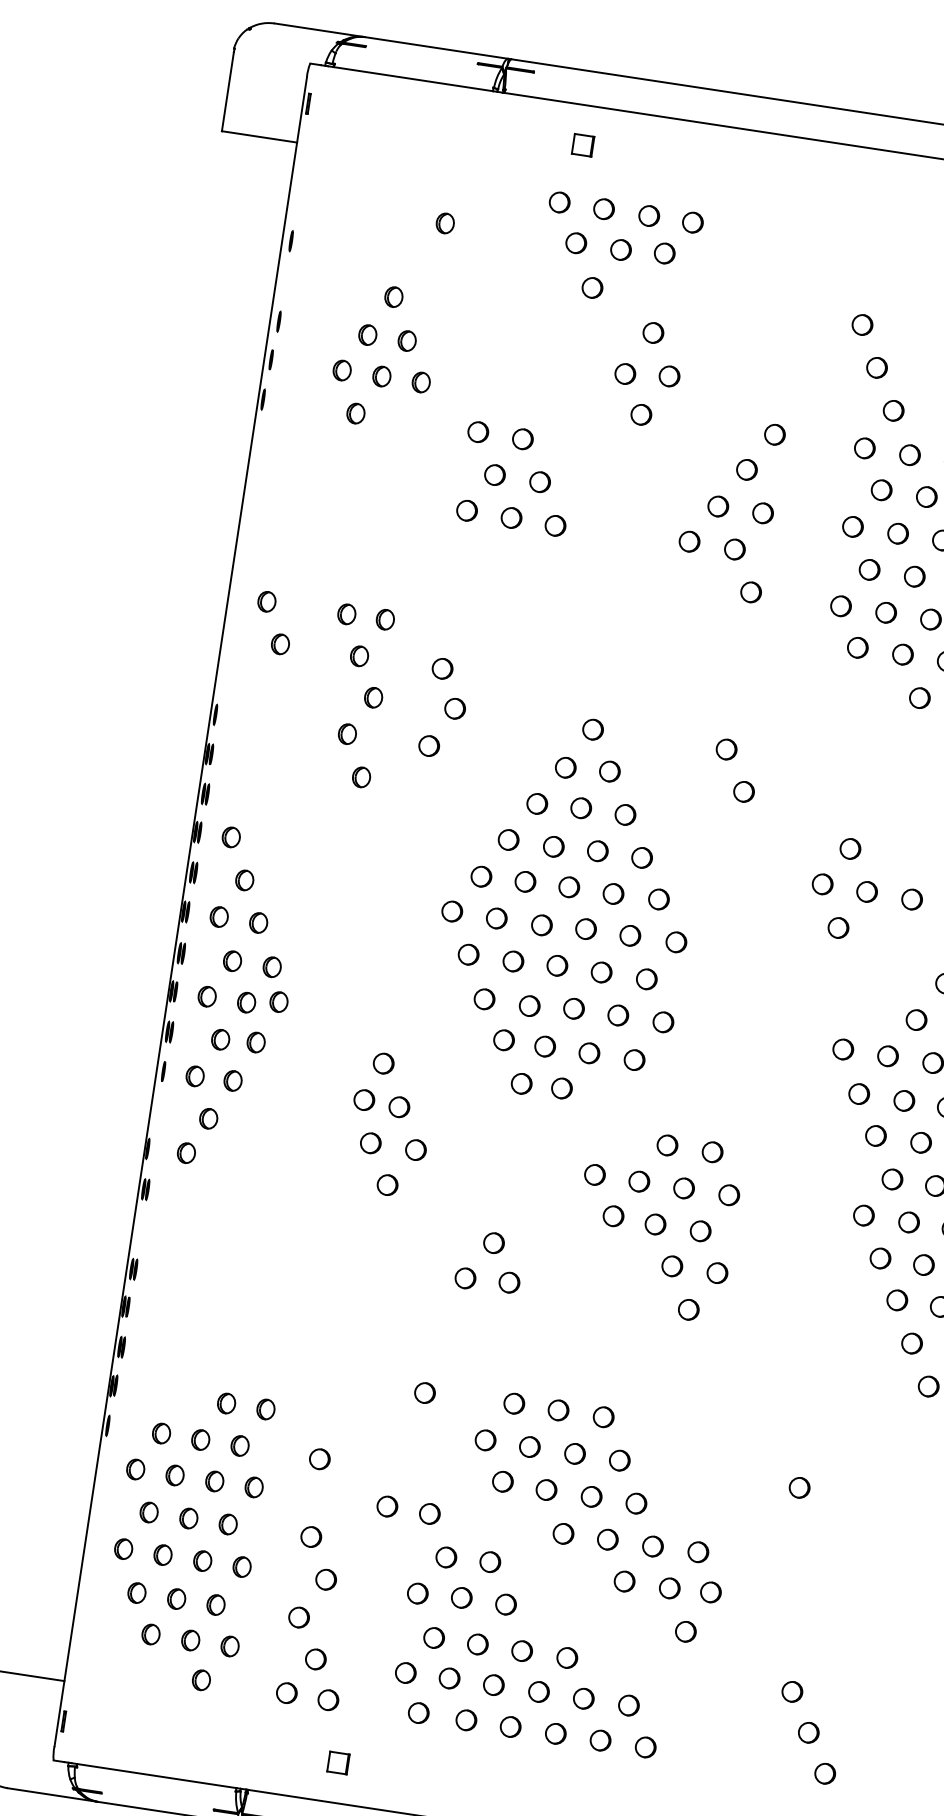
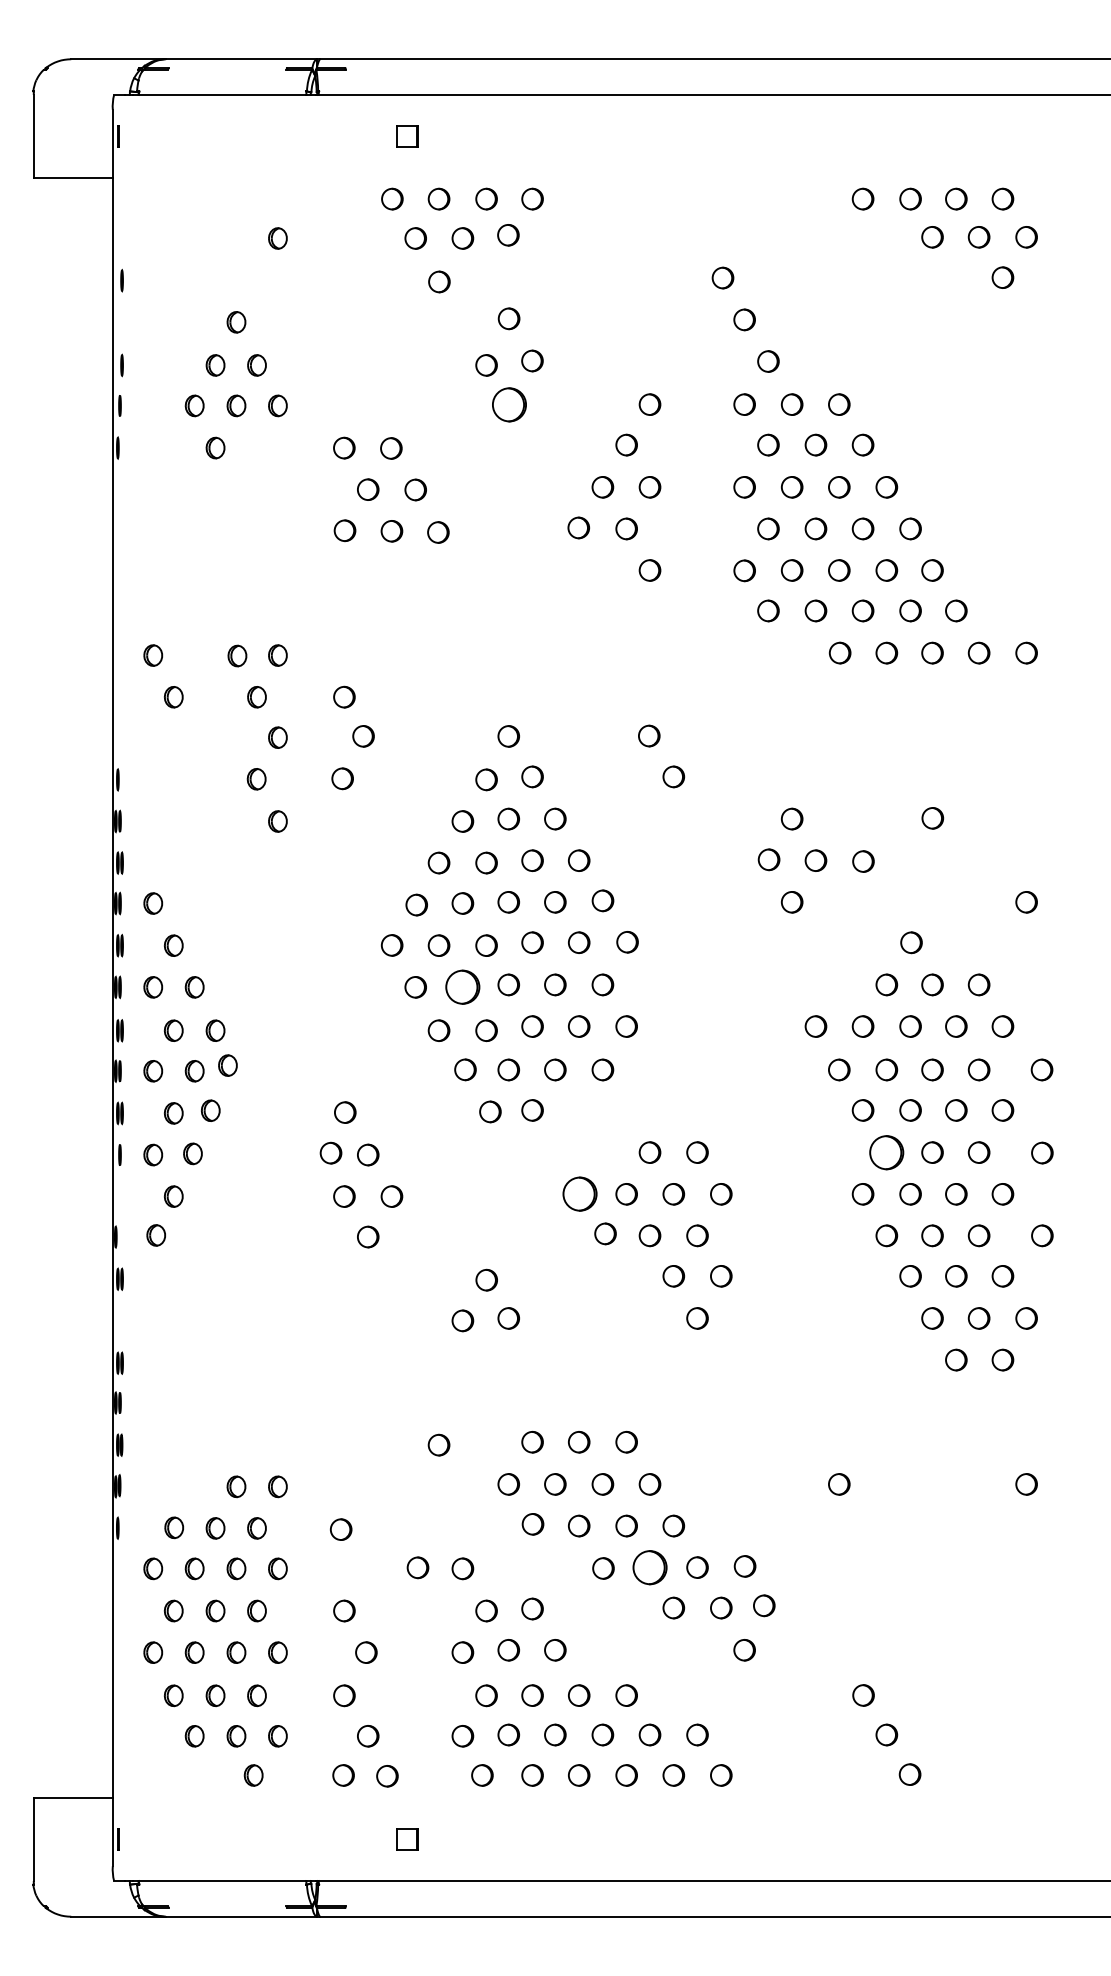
part: (641, 414) -> (509, 404), size x1.6
part: (513, 961) -> (462, 987), size x1.6
part: (594, 1175) -> (579, 1194), size x1.6
part: (892, 1179) -> (886, 1152), size x1.6
part: (607, 1539) -> (649, 1567), size x1.6

